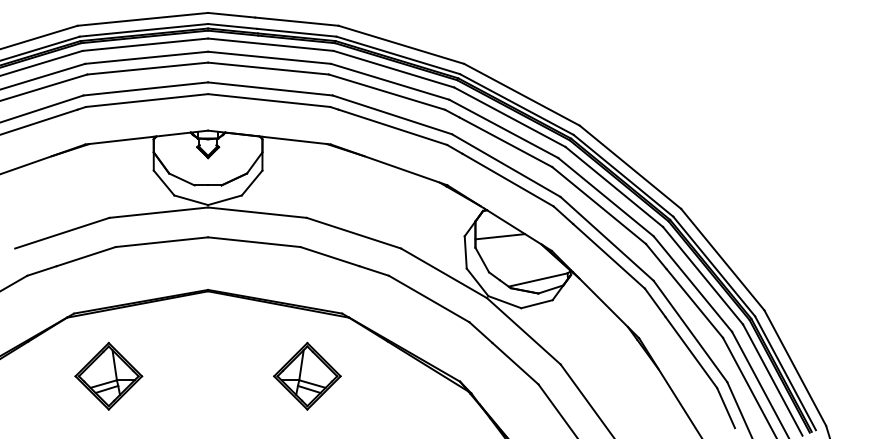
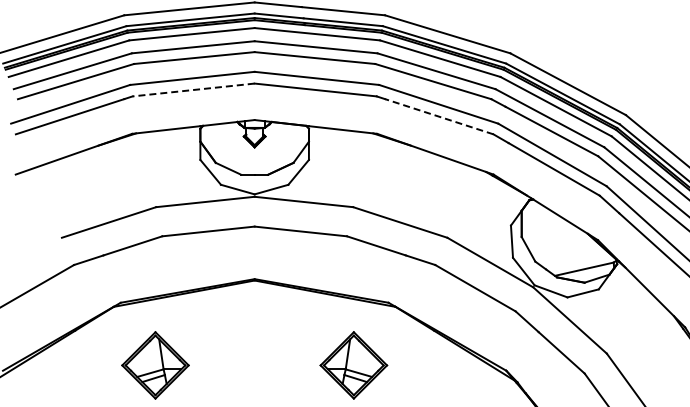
line: (146, 100) -> (193, 89), solid -> dashed
line: (392, 127) -> (438, 116), solid -> dashed
line: (500, 236) -> (546, 225), removed

